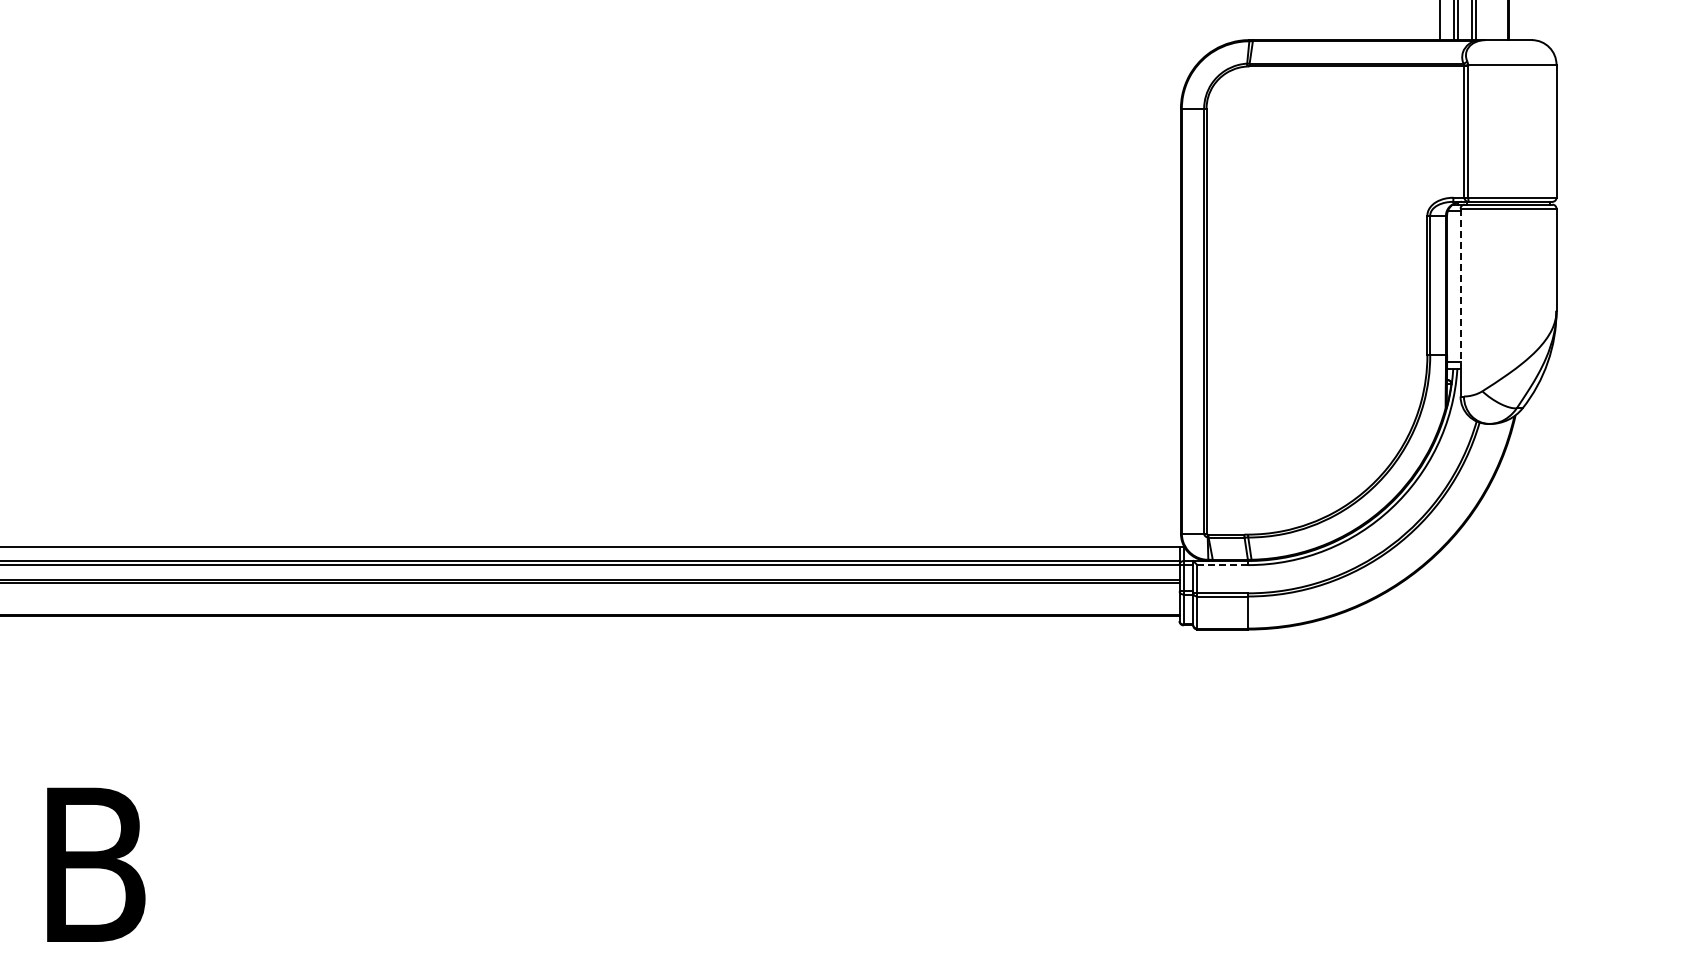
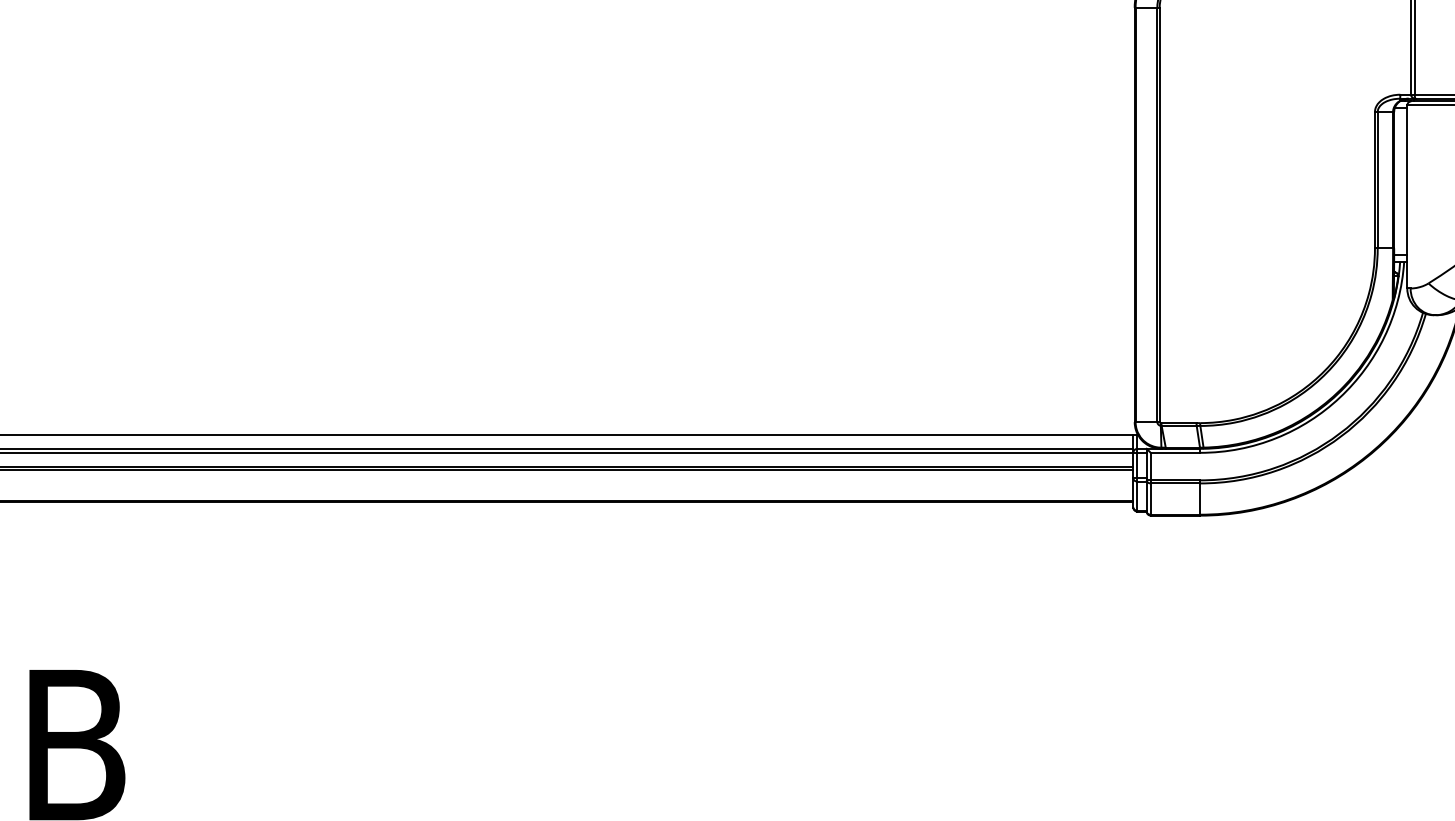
line: (1460, 289) -> (1407, 184), dashed -> solid
line: (1223, 565) -> (1176, 453), dashed -> solid

